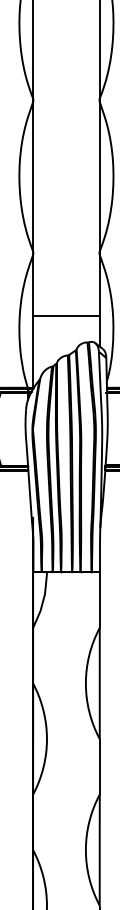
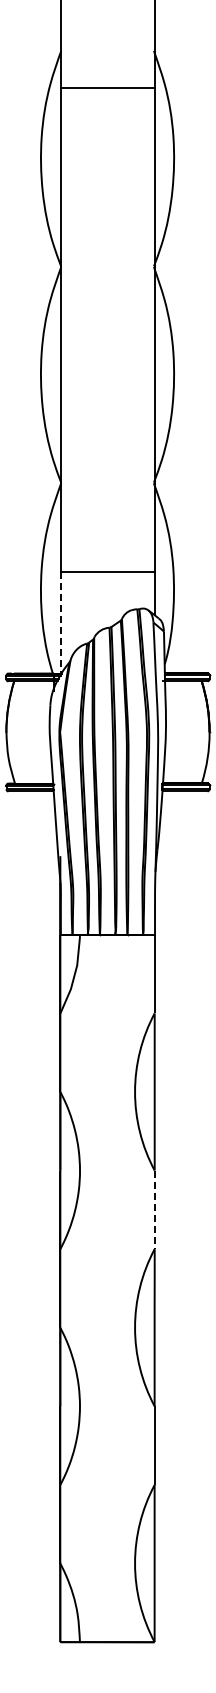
line: (33, 351) -> (60, 622), solid -> dashed
line: (99, 767) -> (154, 1210), solid -> dashed

